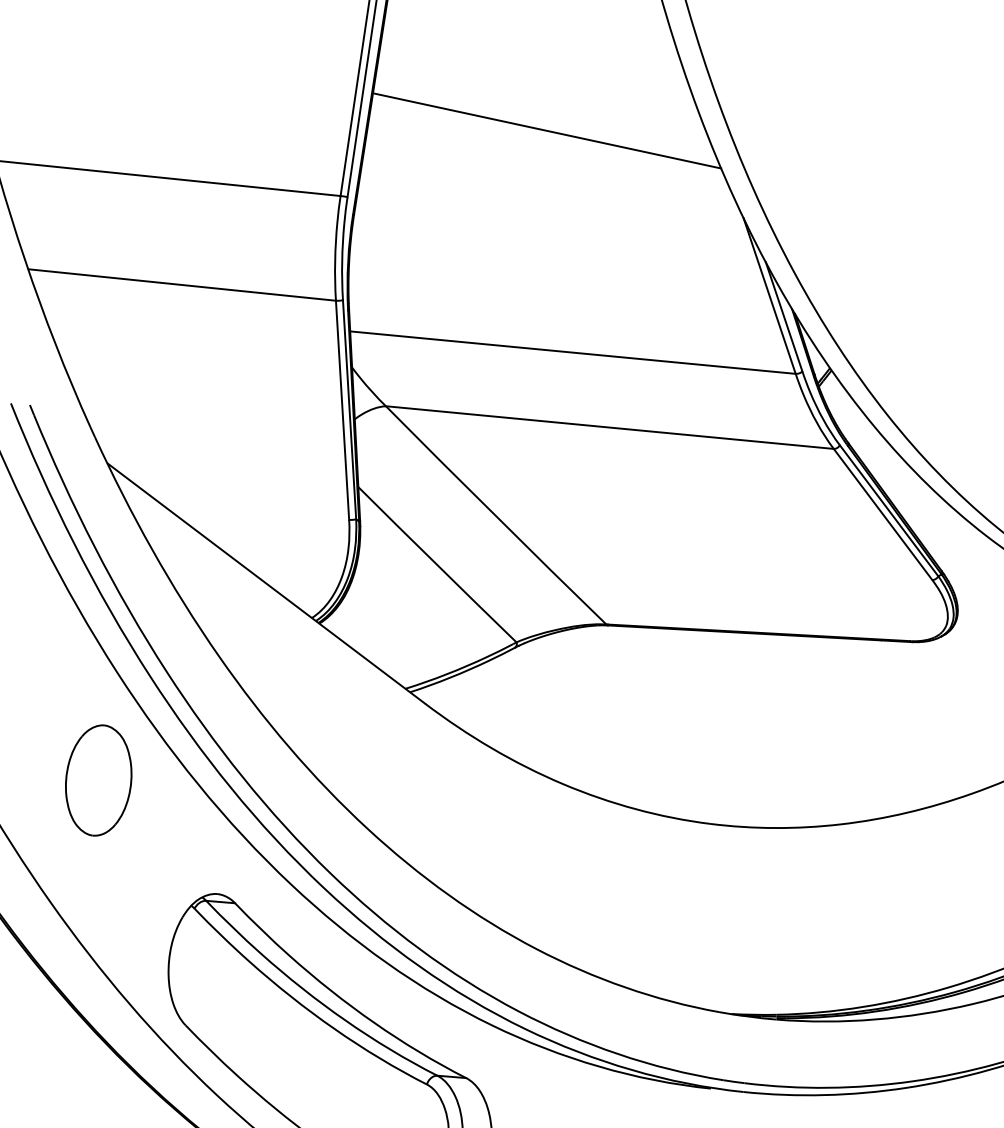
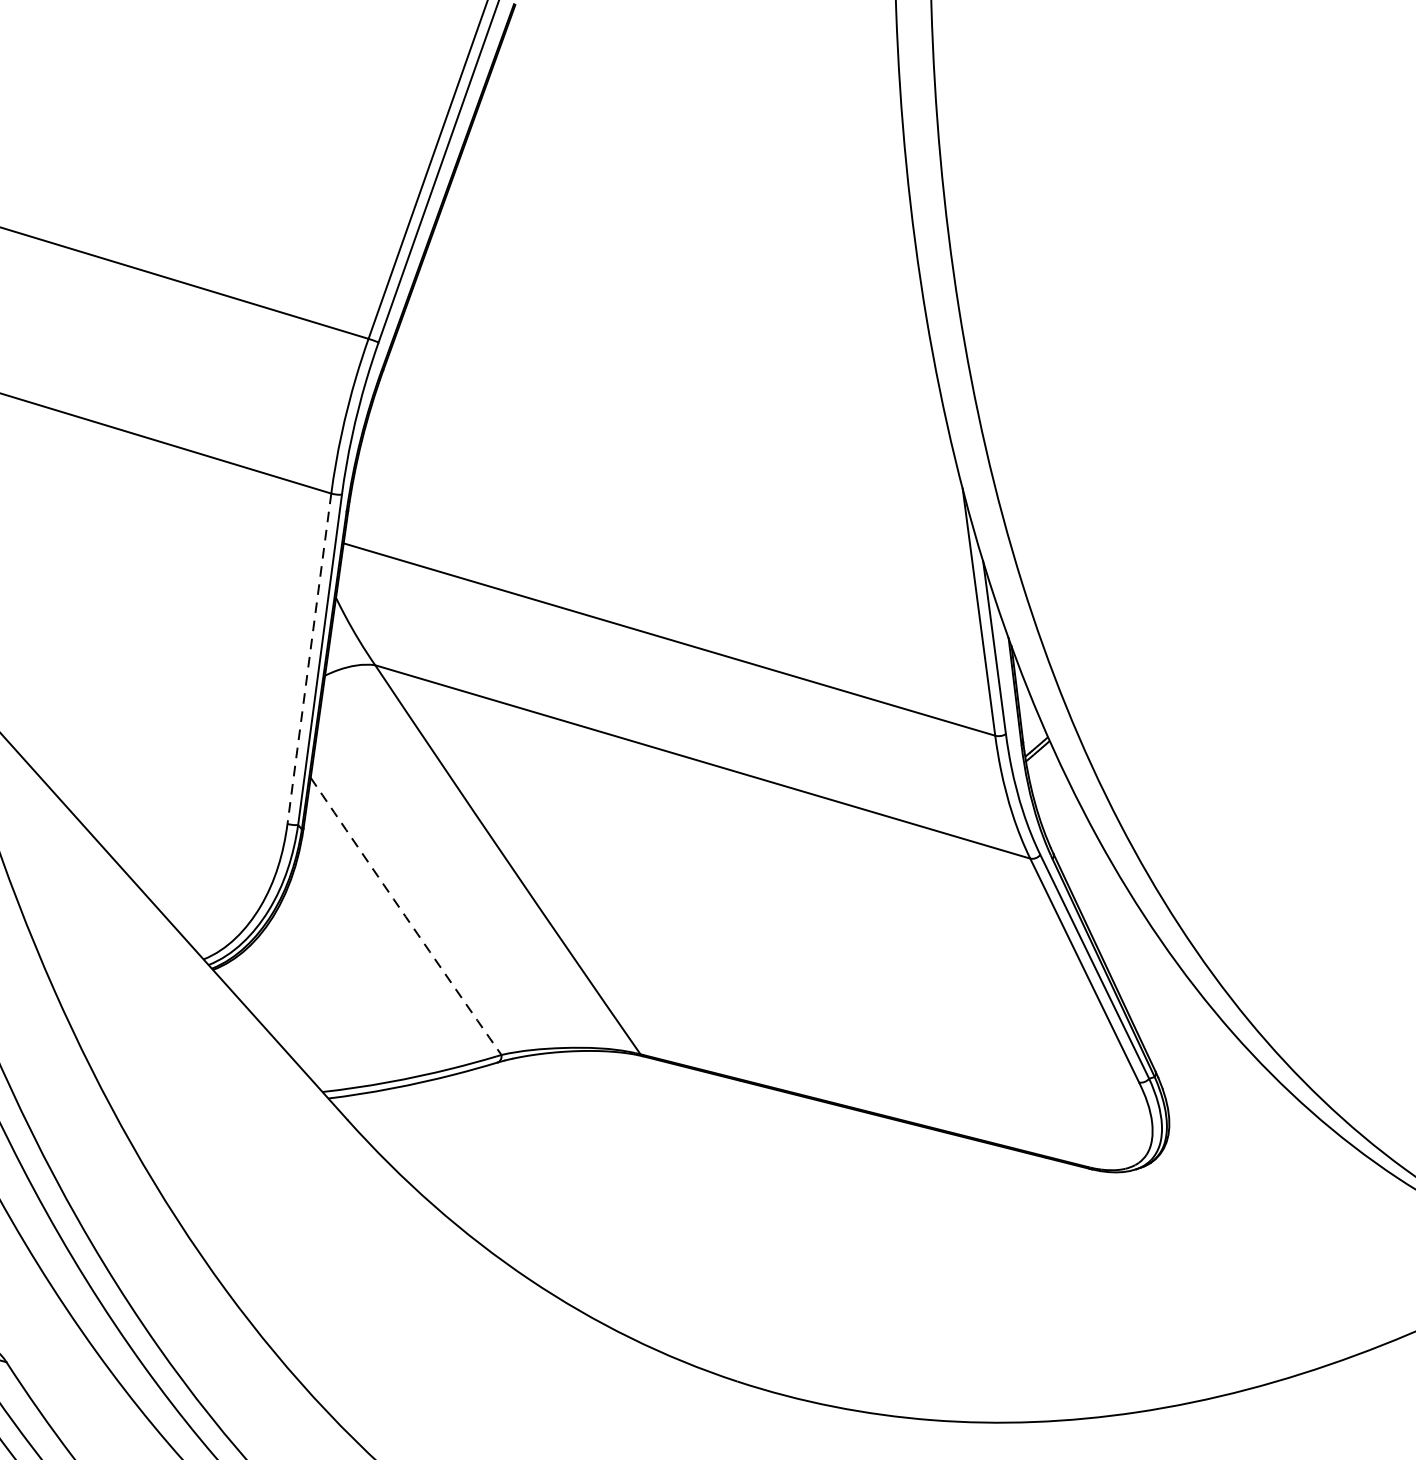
line: (547, 130) -> (695, 301), removed
line: (342, 410) -> (309, 659), solid -> dashed
arc: (437, 564) -> (406, 916), solid -> dashed

